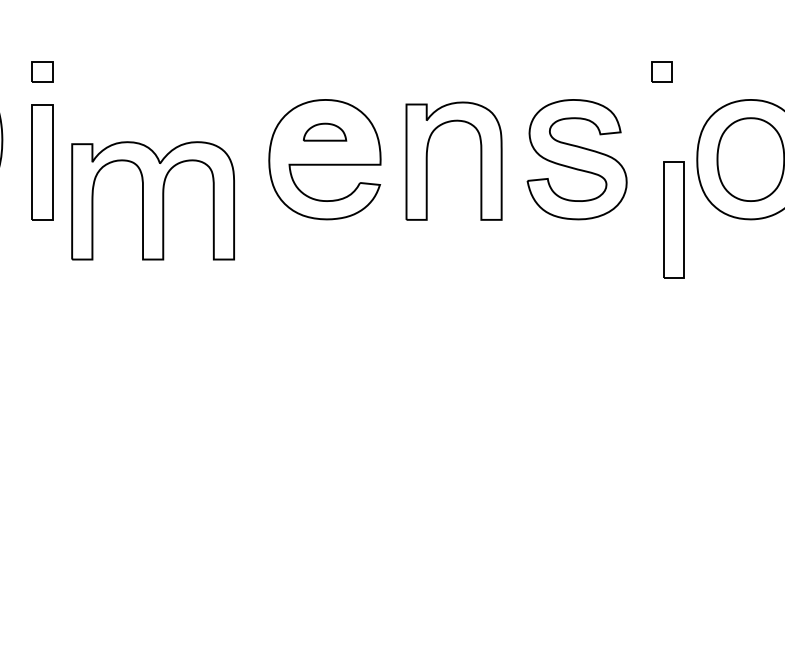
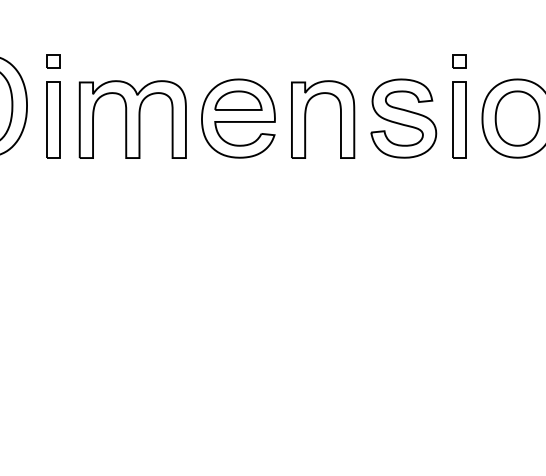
part: (325, 132) -> (238, 100), size x1.67
curve: (144, 200) -> (127, 119), moved
part: (674, 219) -> (459, 119), moved

